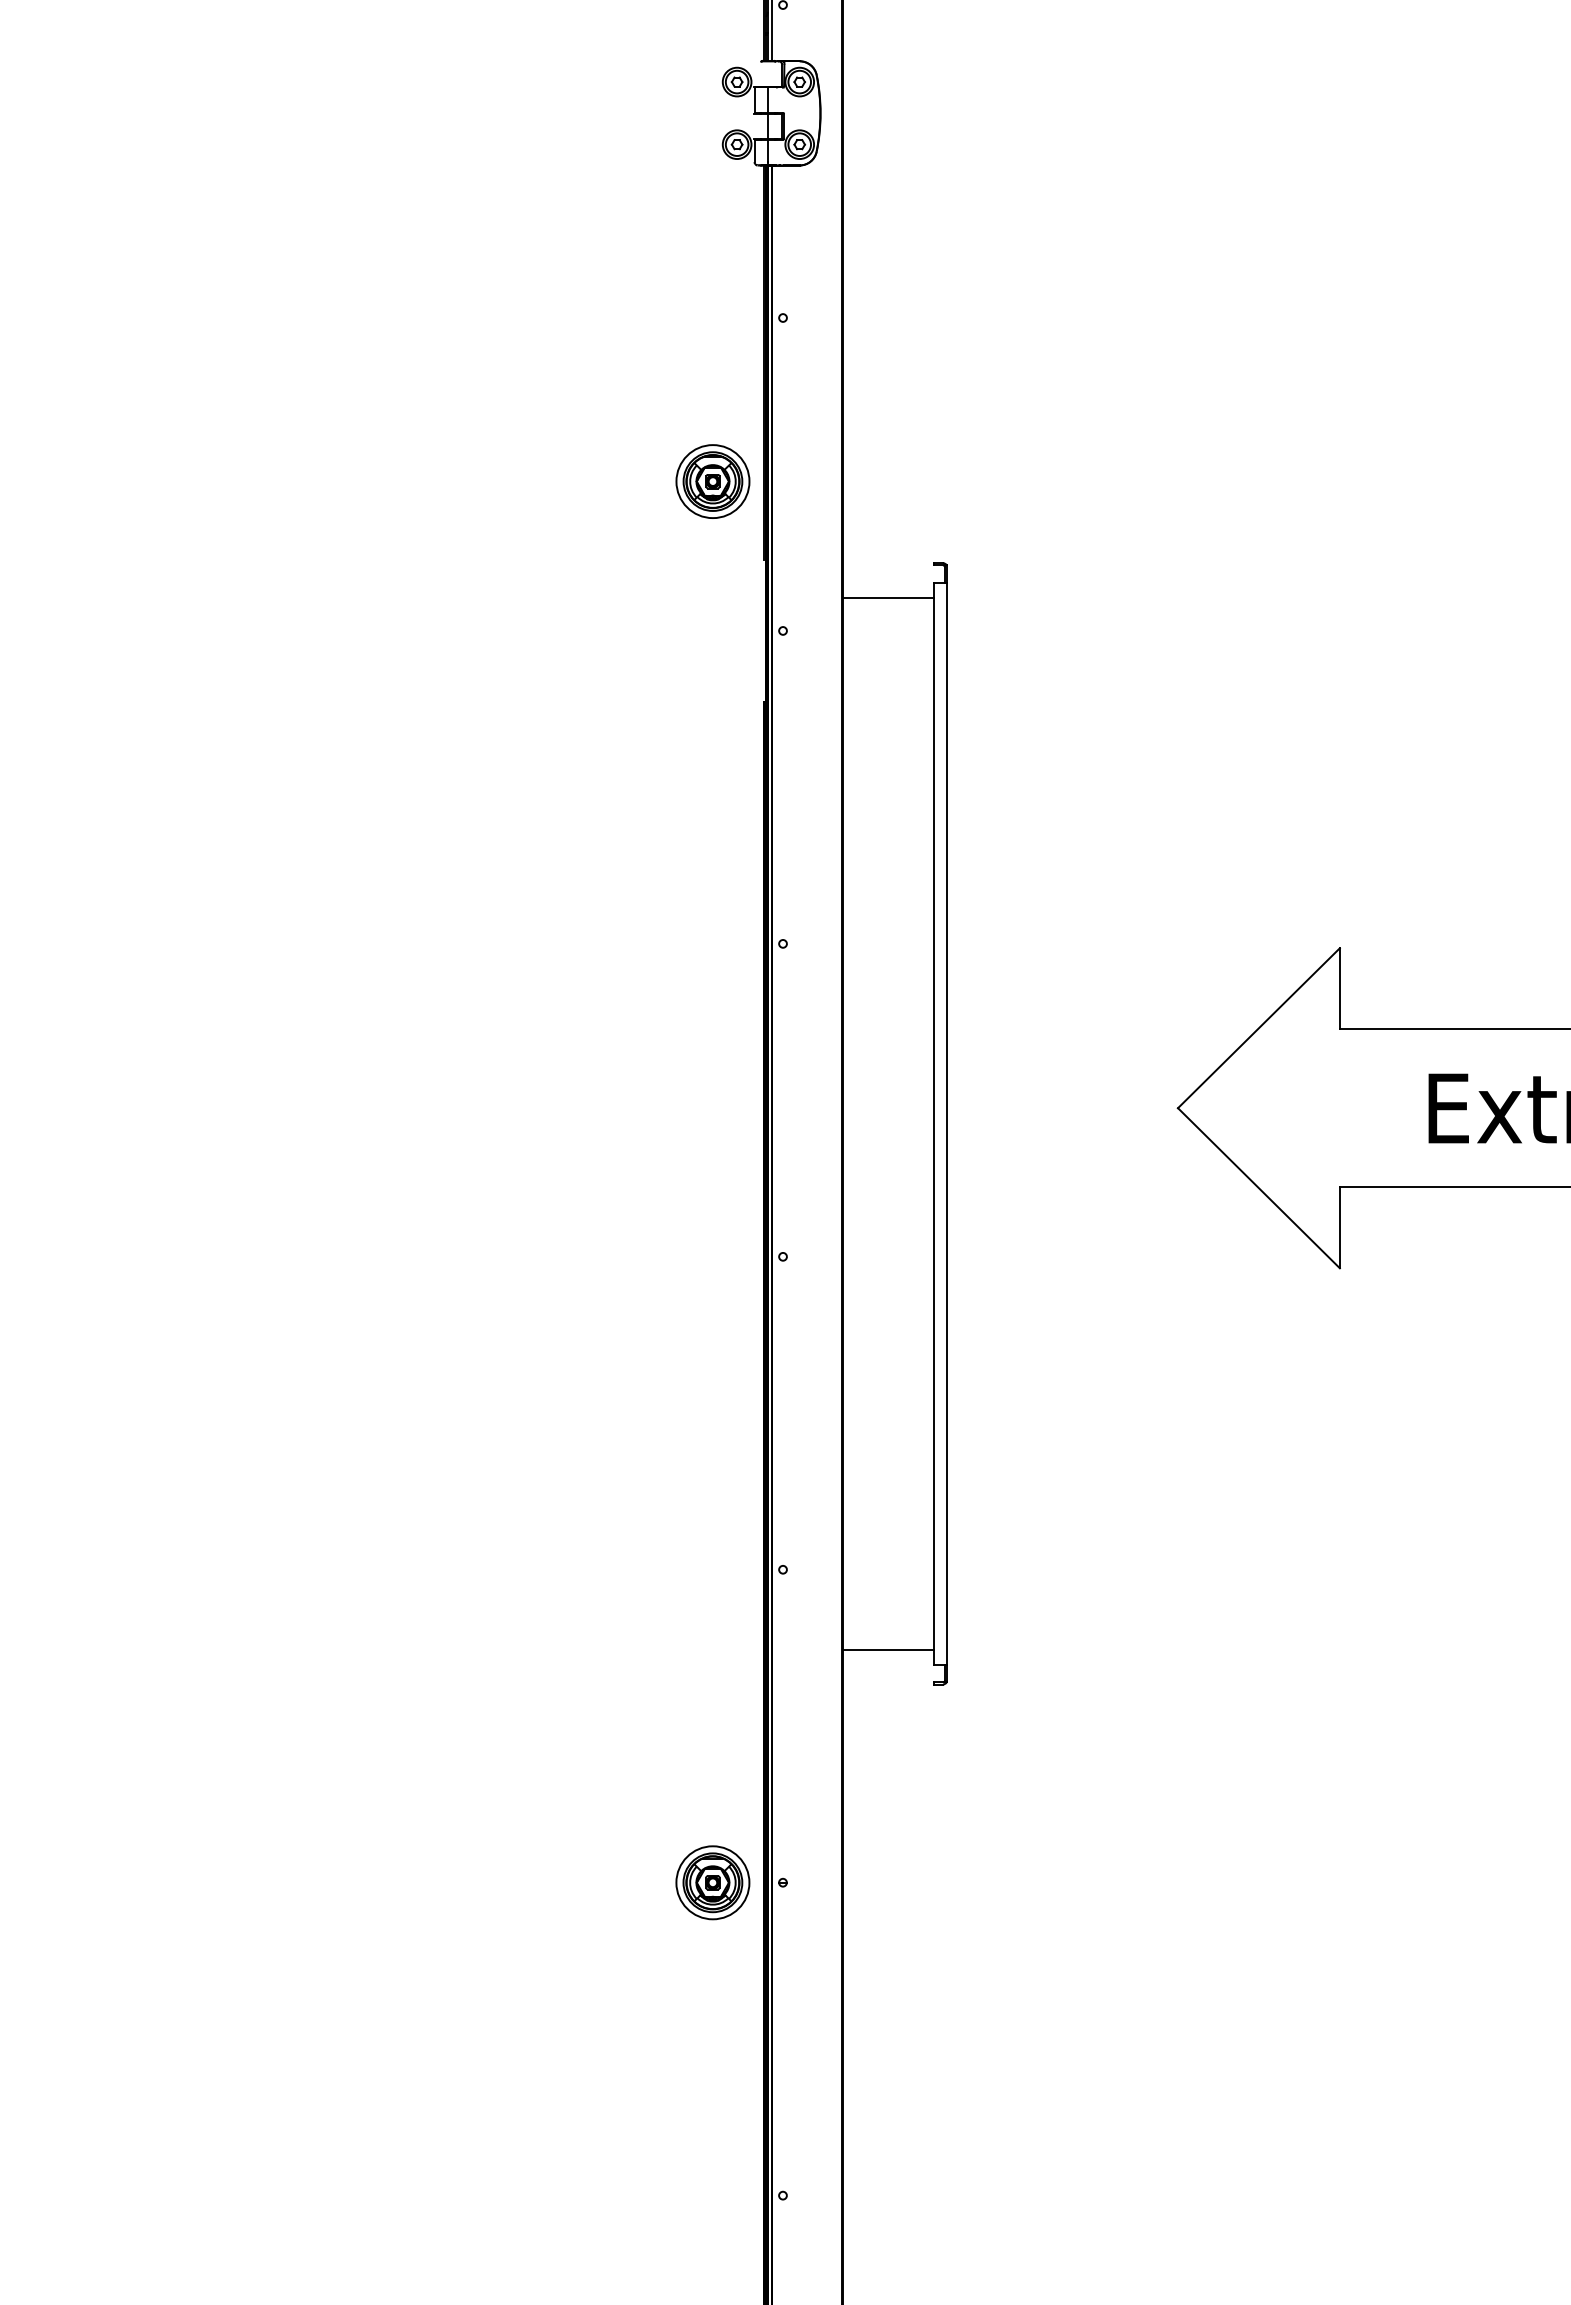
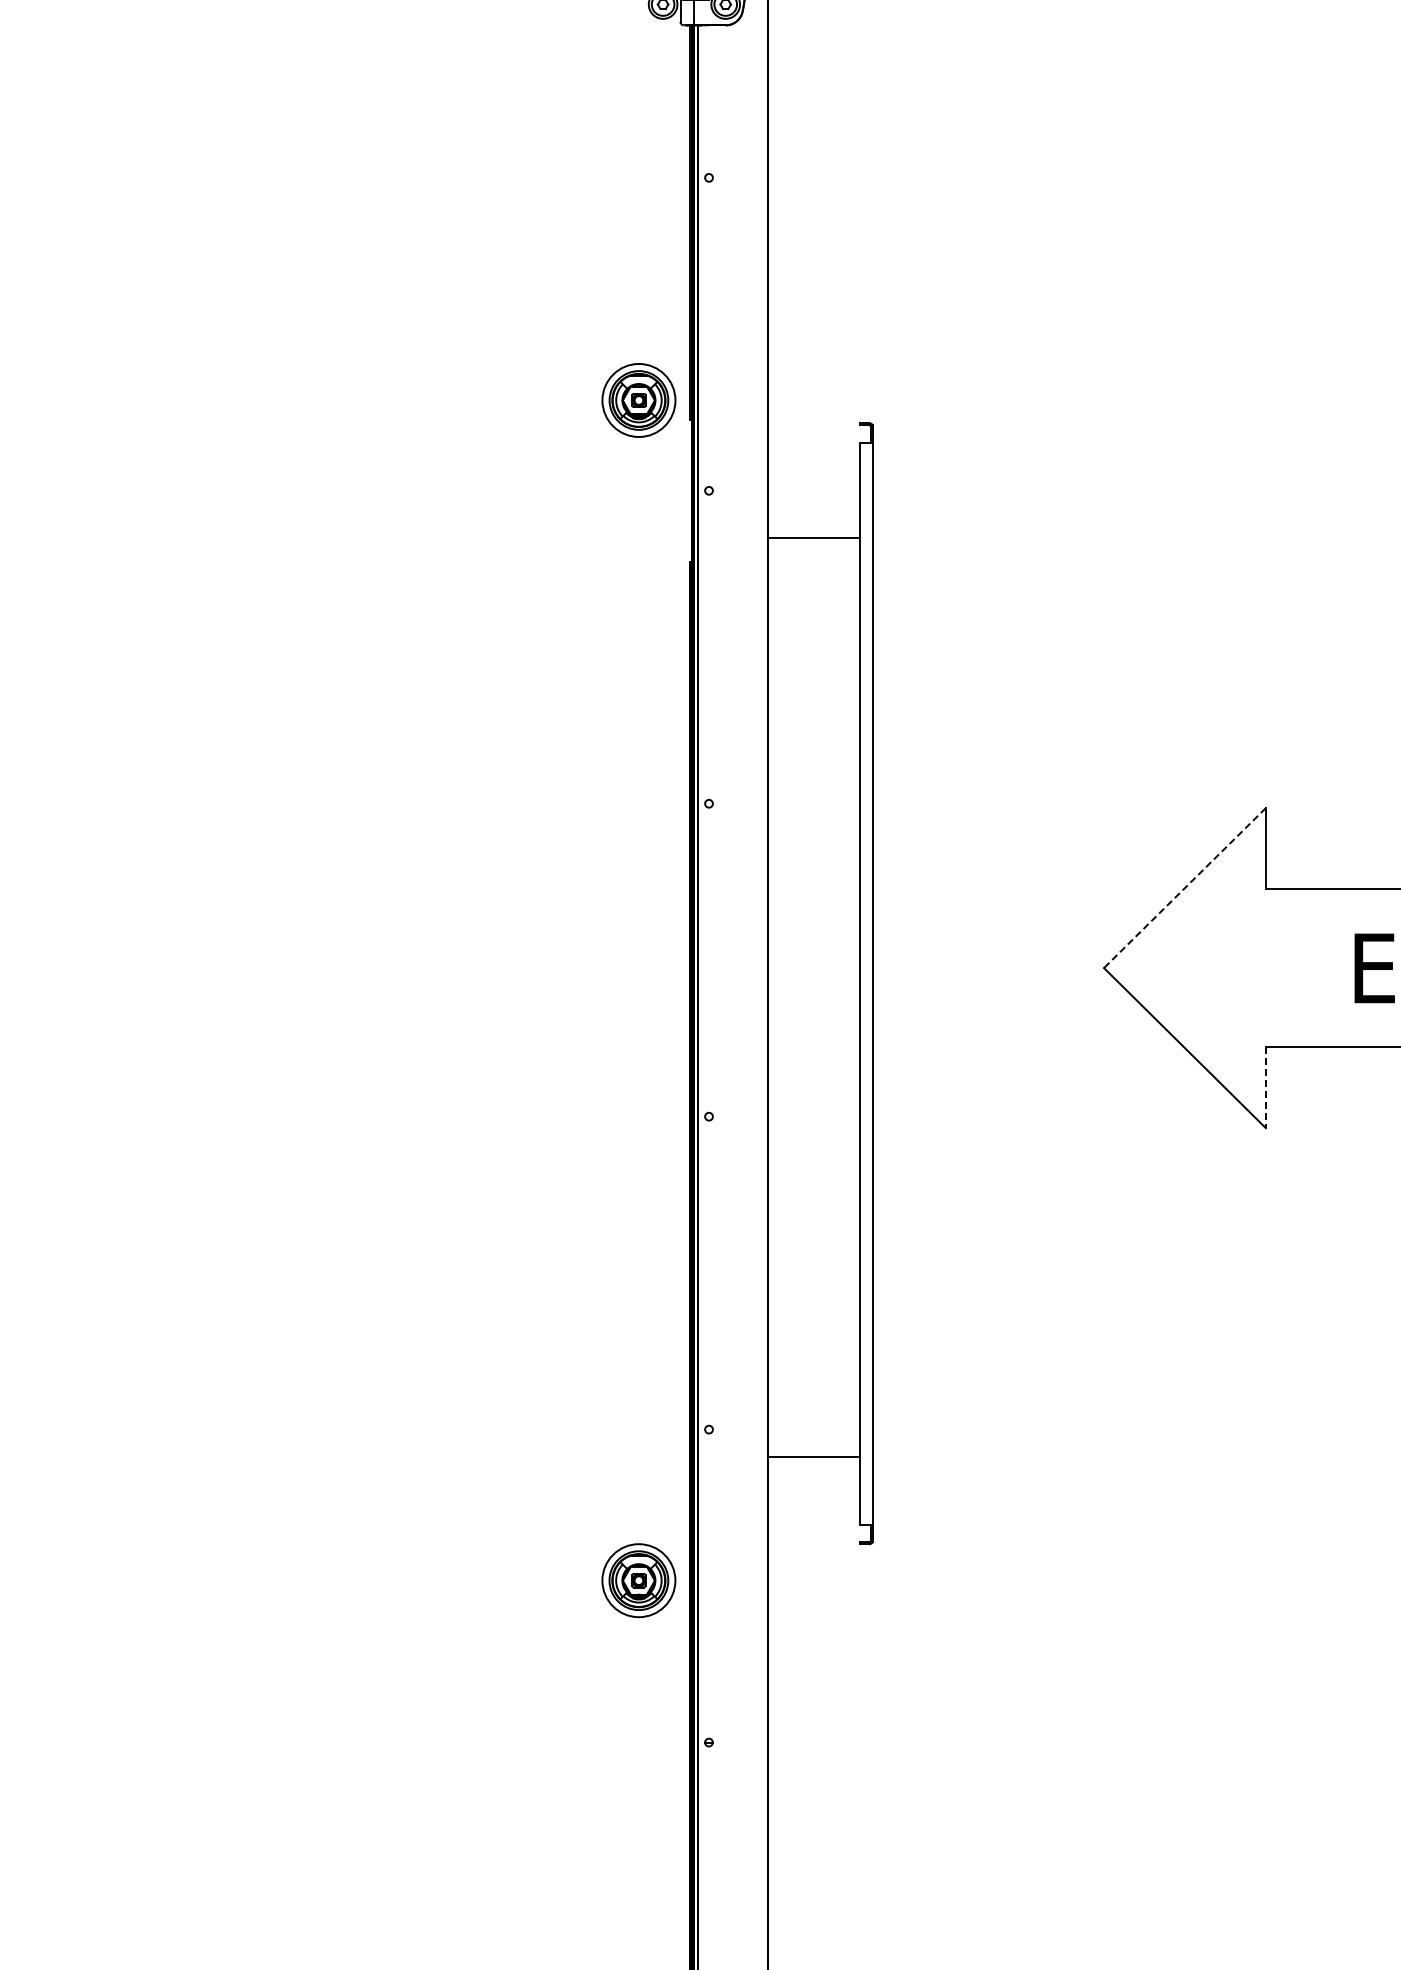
part: (712, 481) -> (638, 400), moved
line: (887, 597) -> (813, 537), moved
line: (1258, 1028) -> (1184, 888), solid -> dashed
line: (1339, 1227) -> (1265, 1087), solid -> dashed
line: (887, 1649) -> (813, 1456), moved
part: (712, 1882) -> (638, 1580), moved

